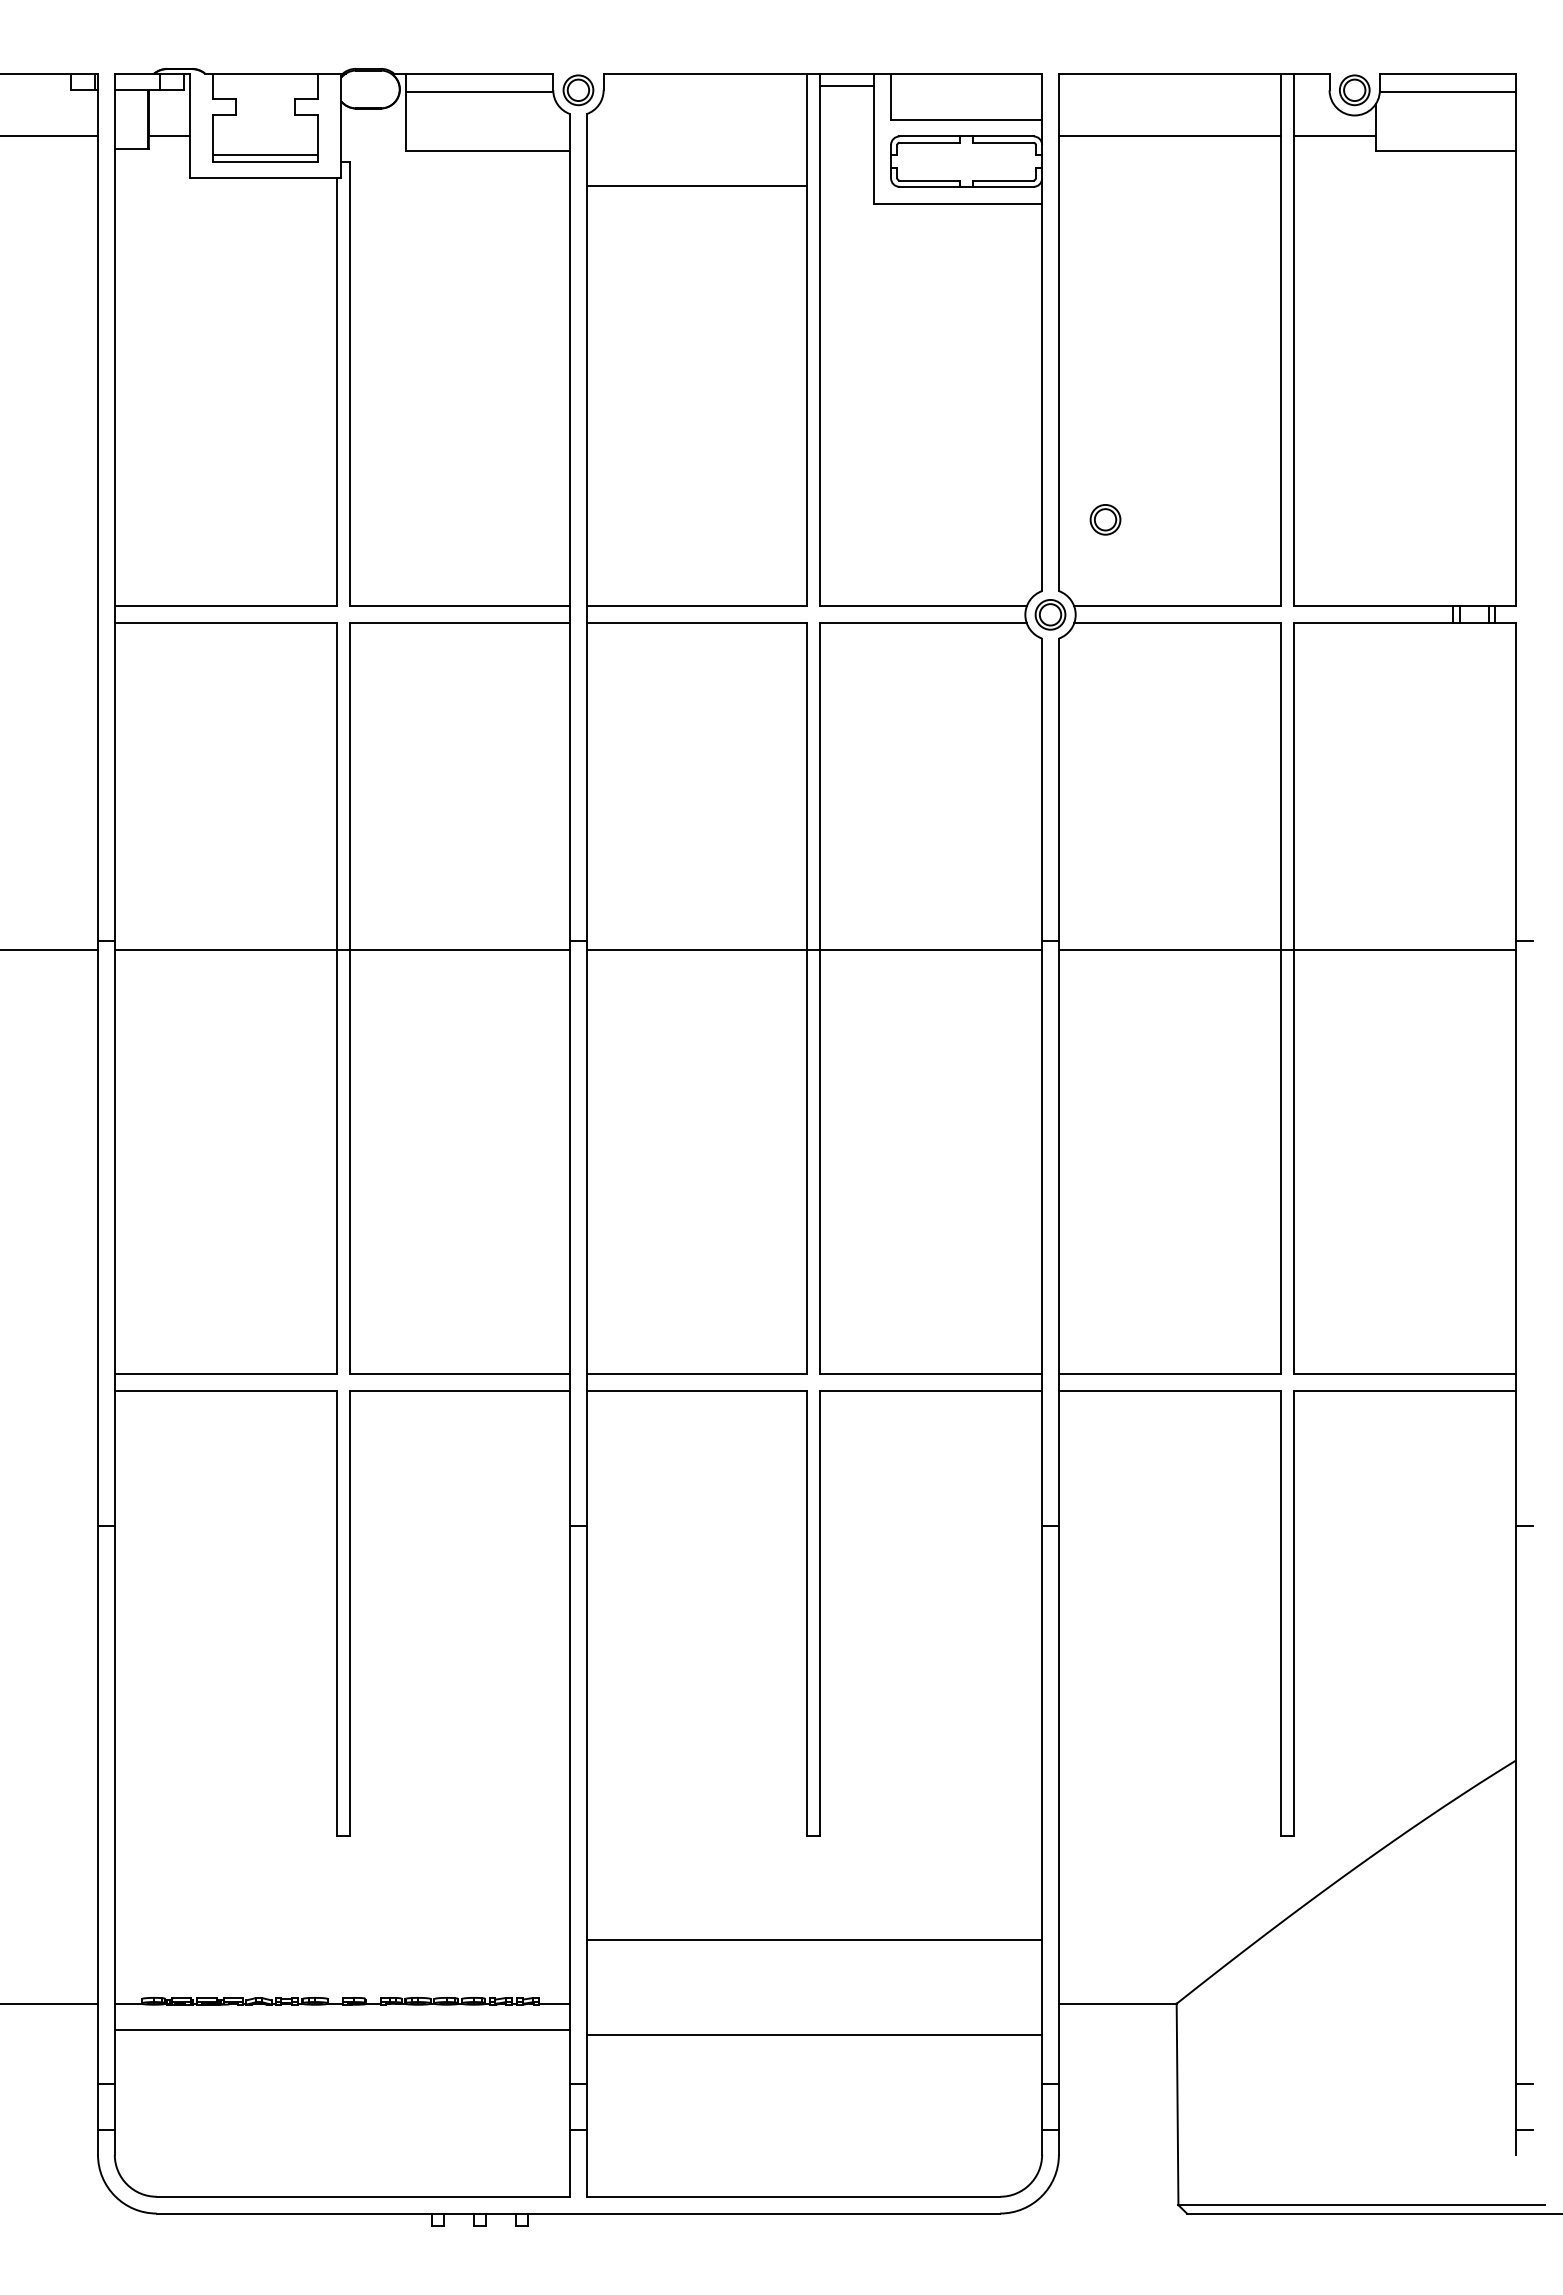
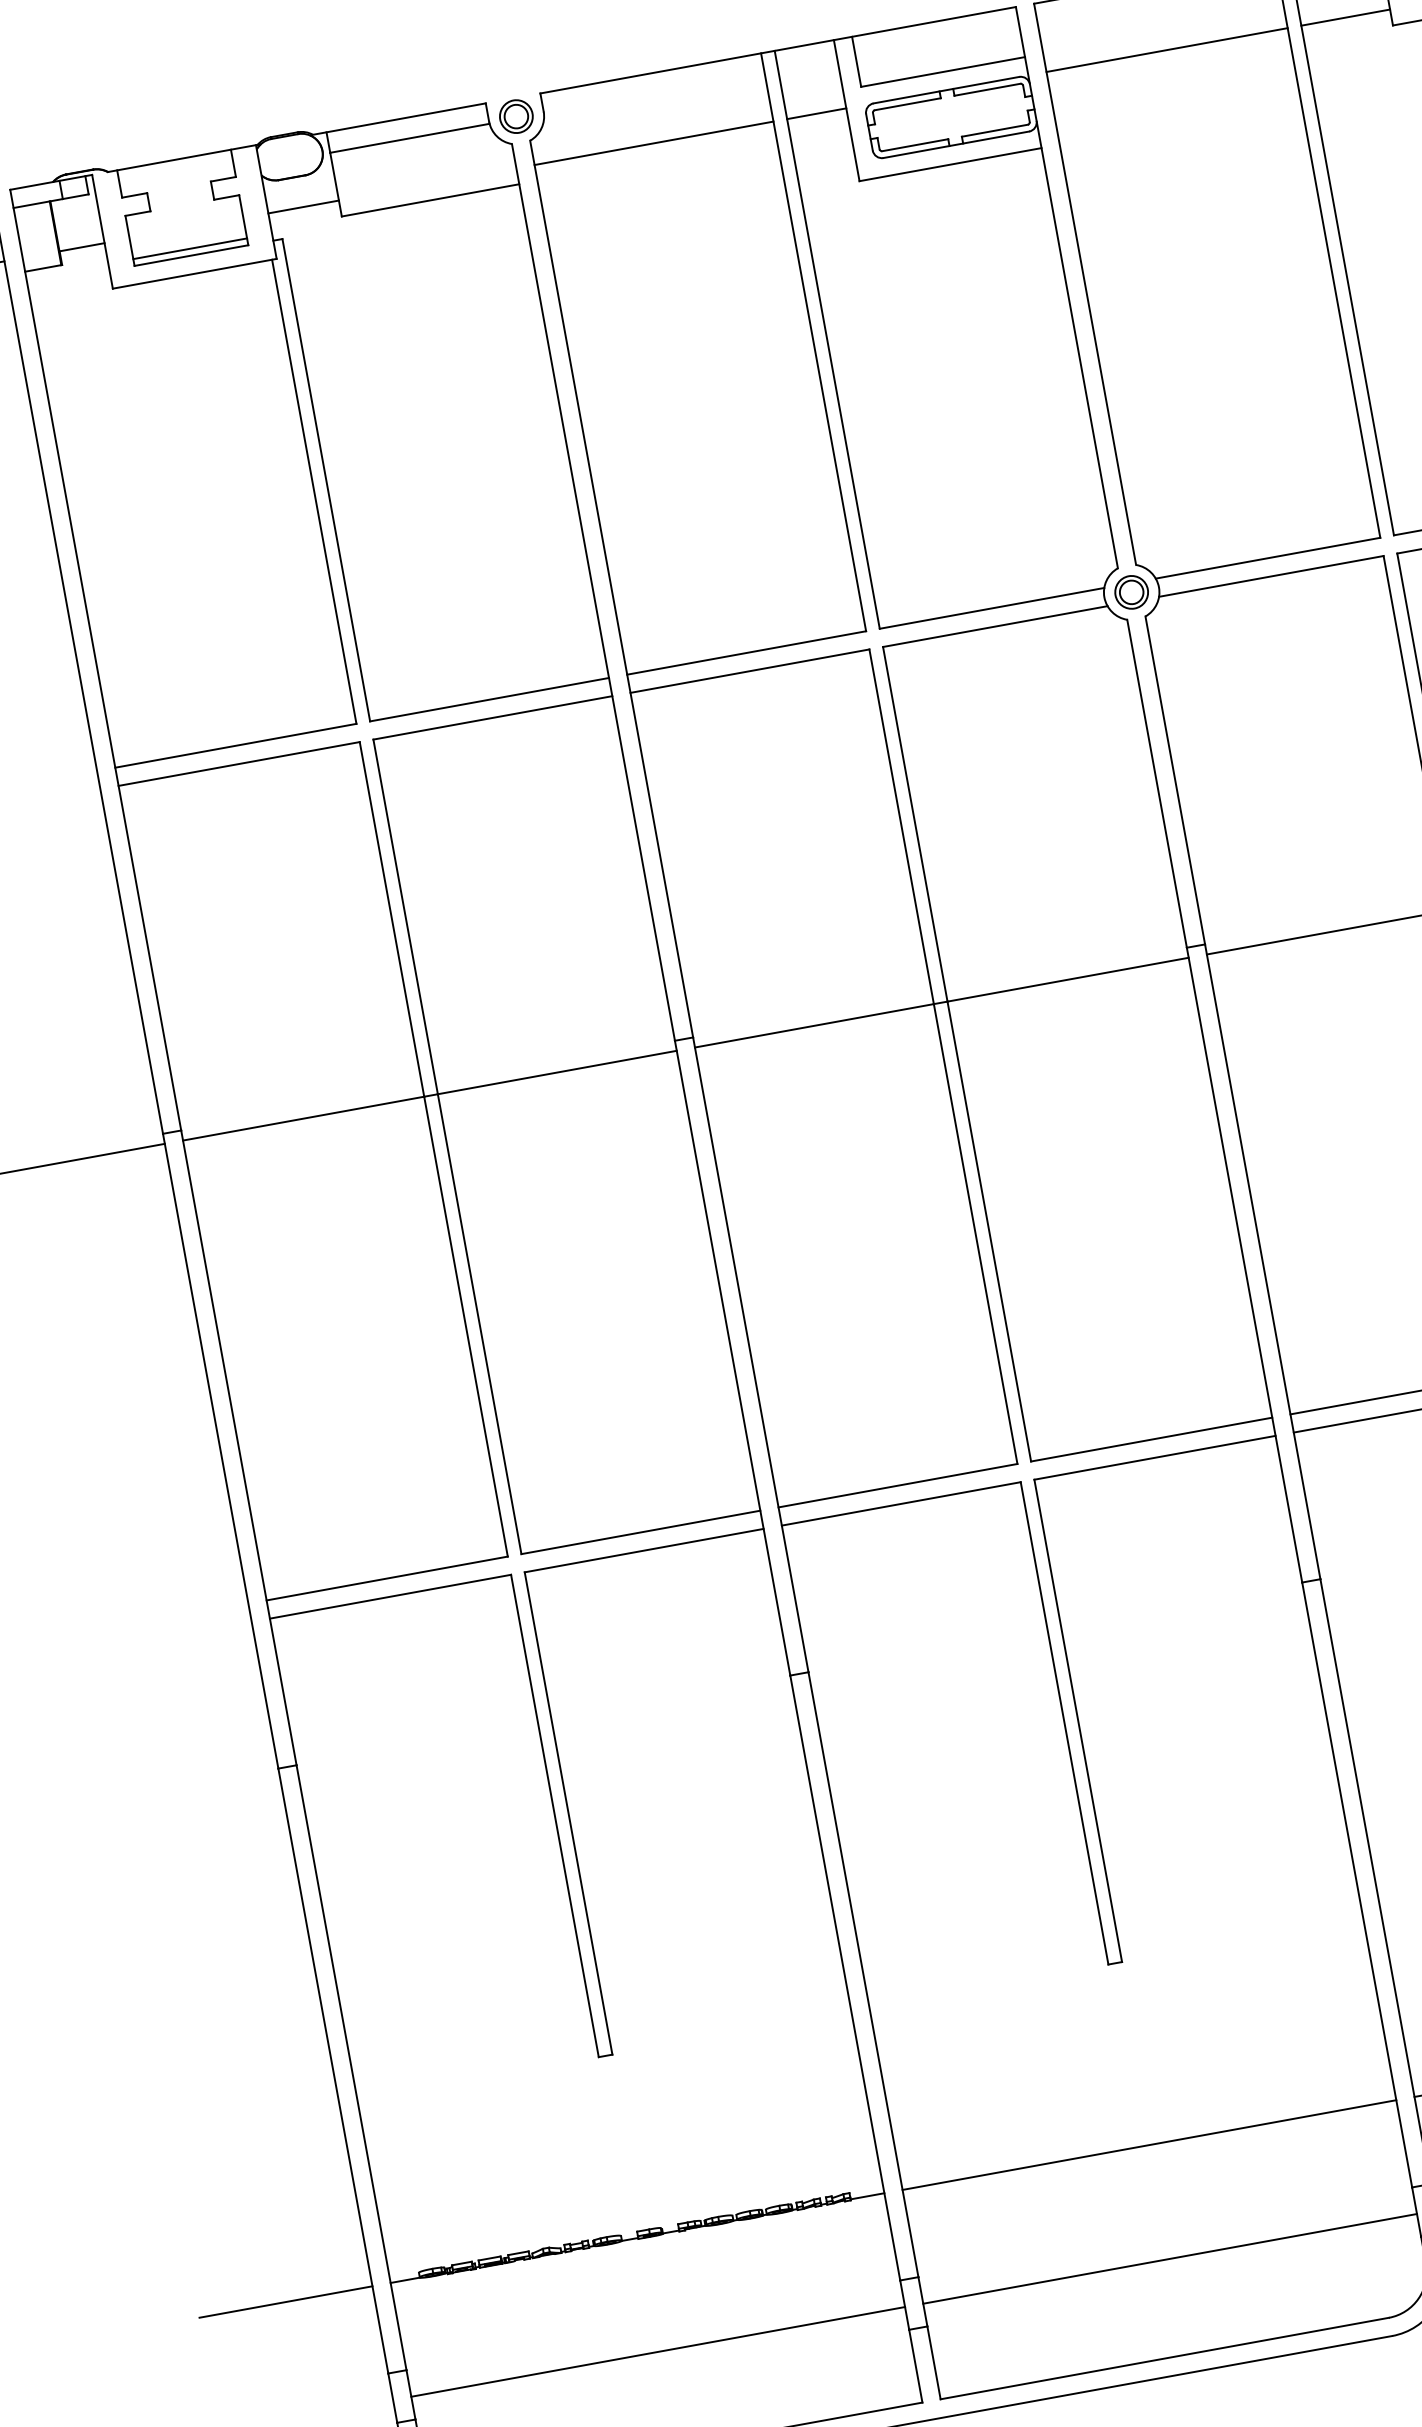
line: (846, 86) -> (816, 113), moved
line: (373, 136) -> (303, 207), added
line: (696, 186) -> (653, 143), moved
part: (1105, 519) -> (1172, 478), removed
line: (814, 1939) -> (1149, 2144), moved
line: (342, 2029) -> (658, 2351), moved
line: (814, 2034) -> (1170, 2258), moved

